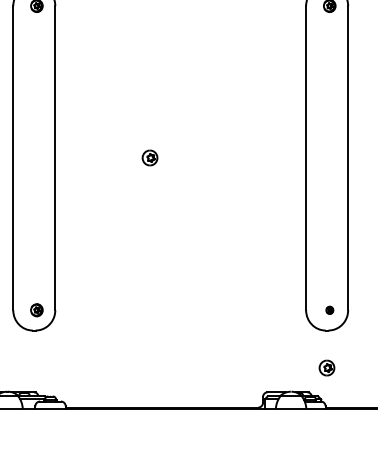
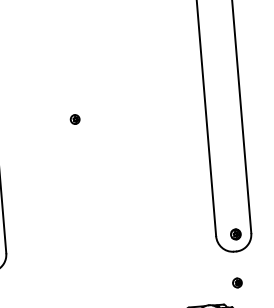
part: (150, 158) -> (75, 119), size x0.71
part: (329, 310) -> (235, 234), size x1.67
part: (326, 367) -> (237, 282), size x0.71

